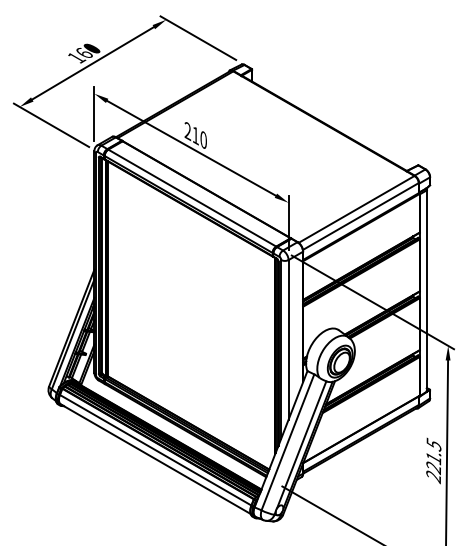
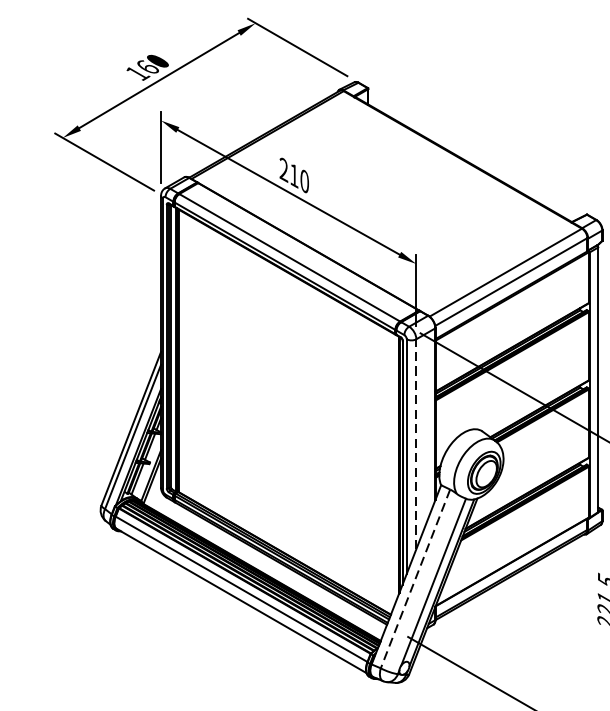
line: (288, 339) -> (416, 443), solid -> dashed
line: (287, 442) -> (414, 579), solid -> dashed

